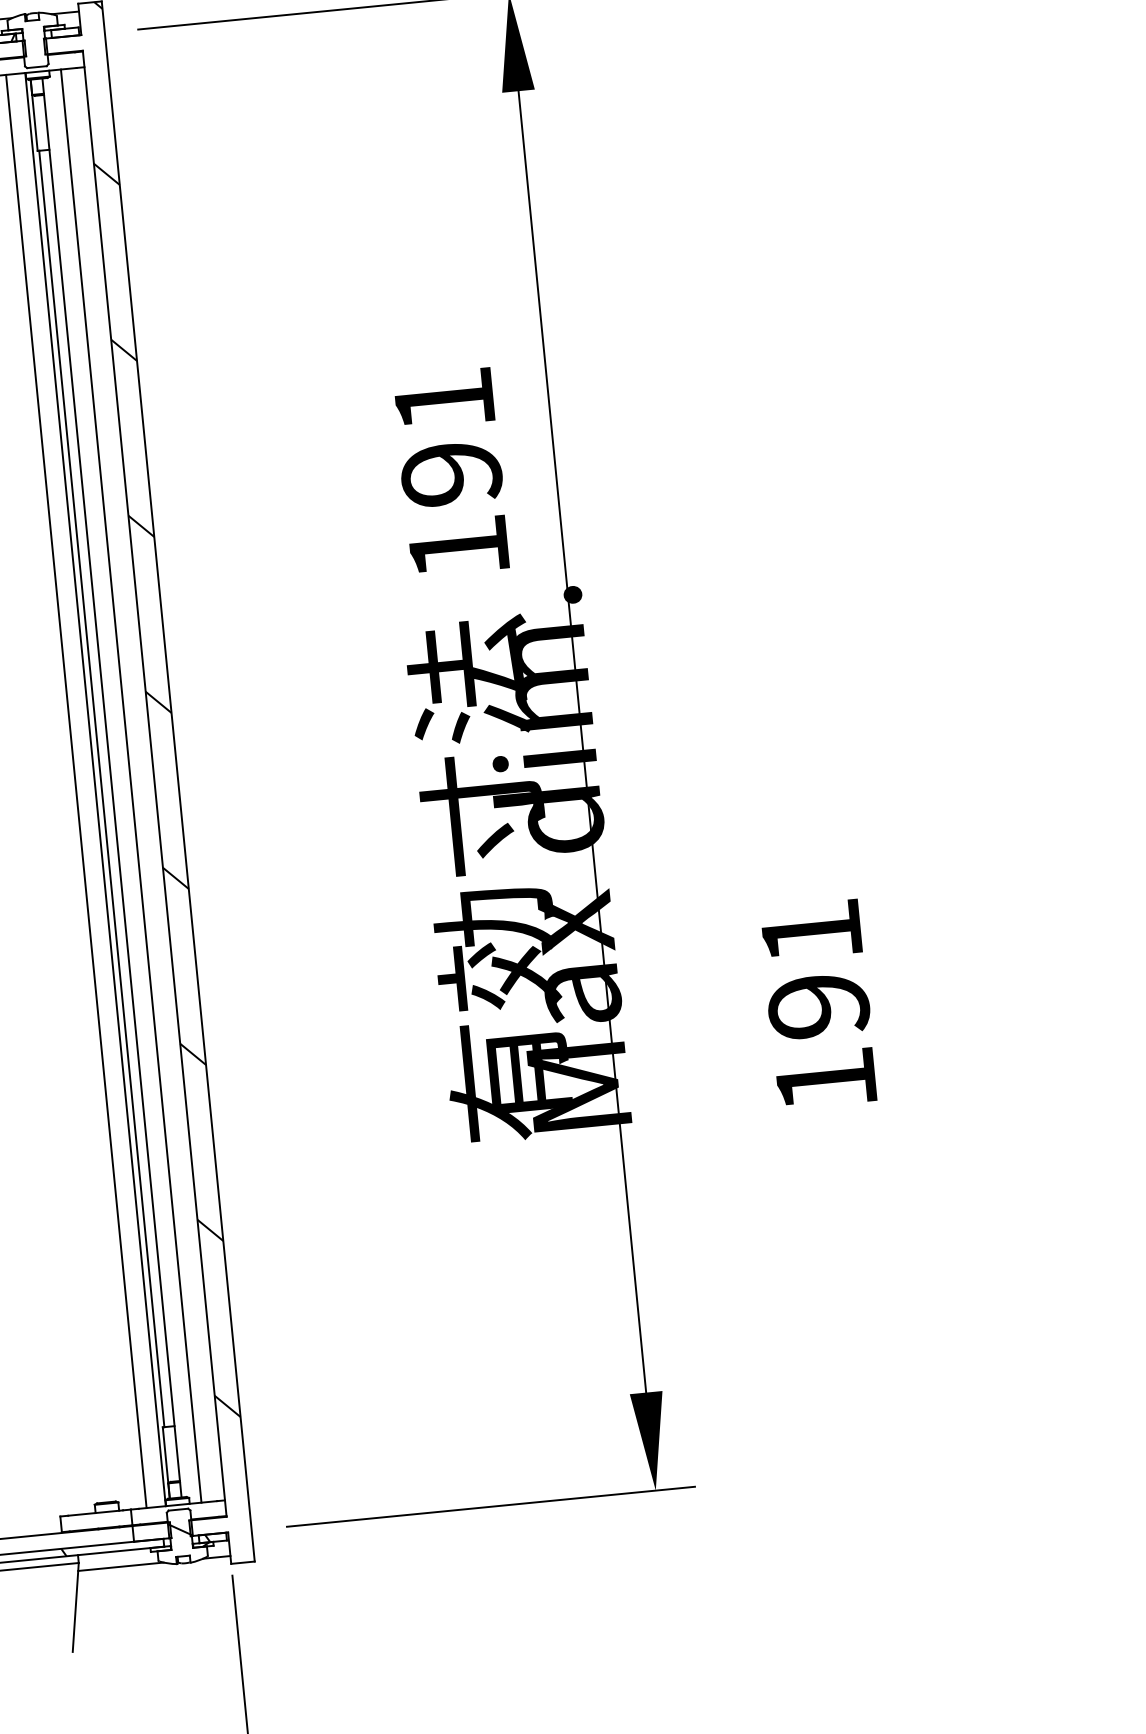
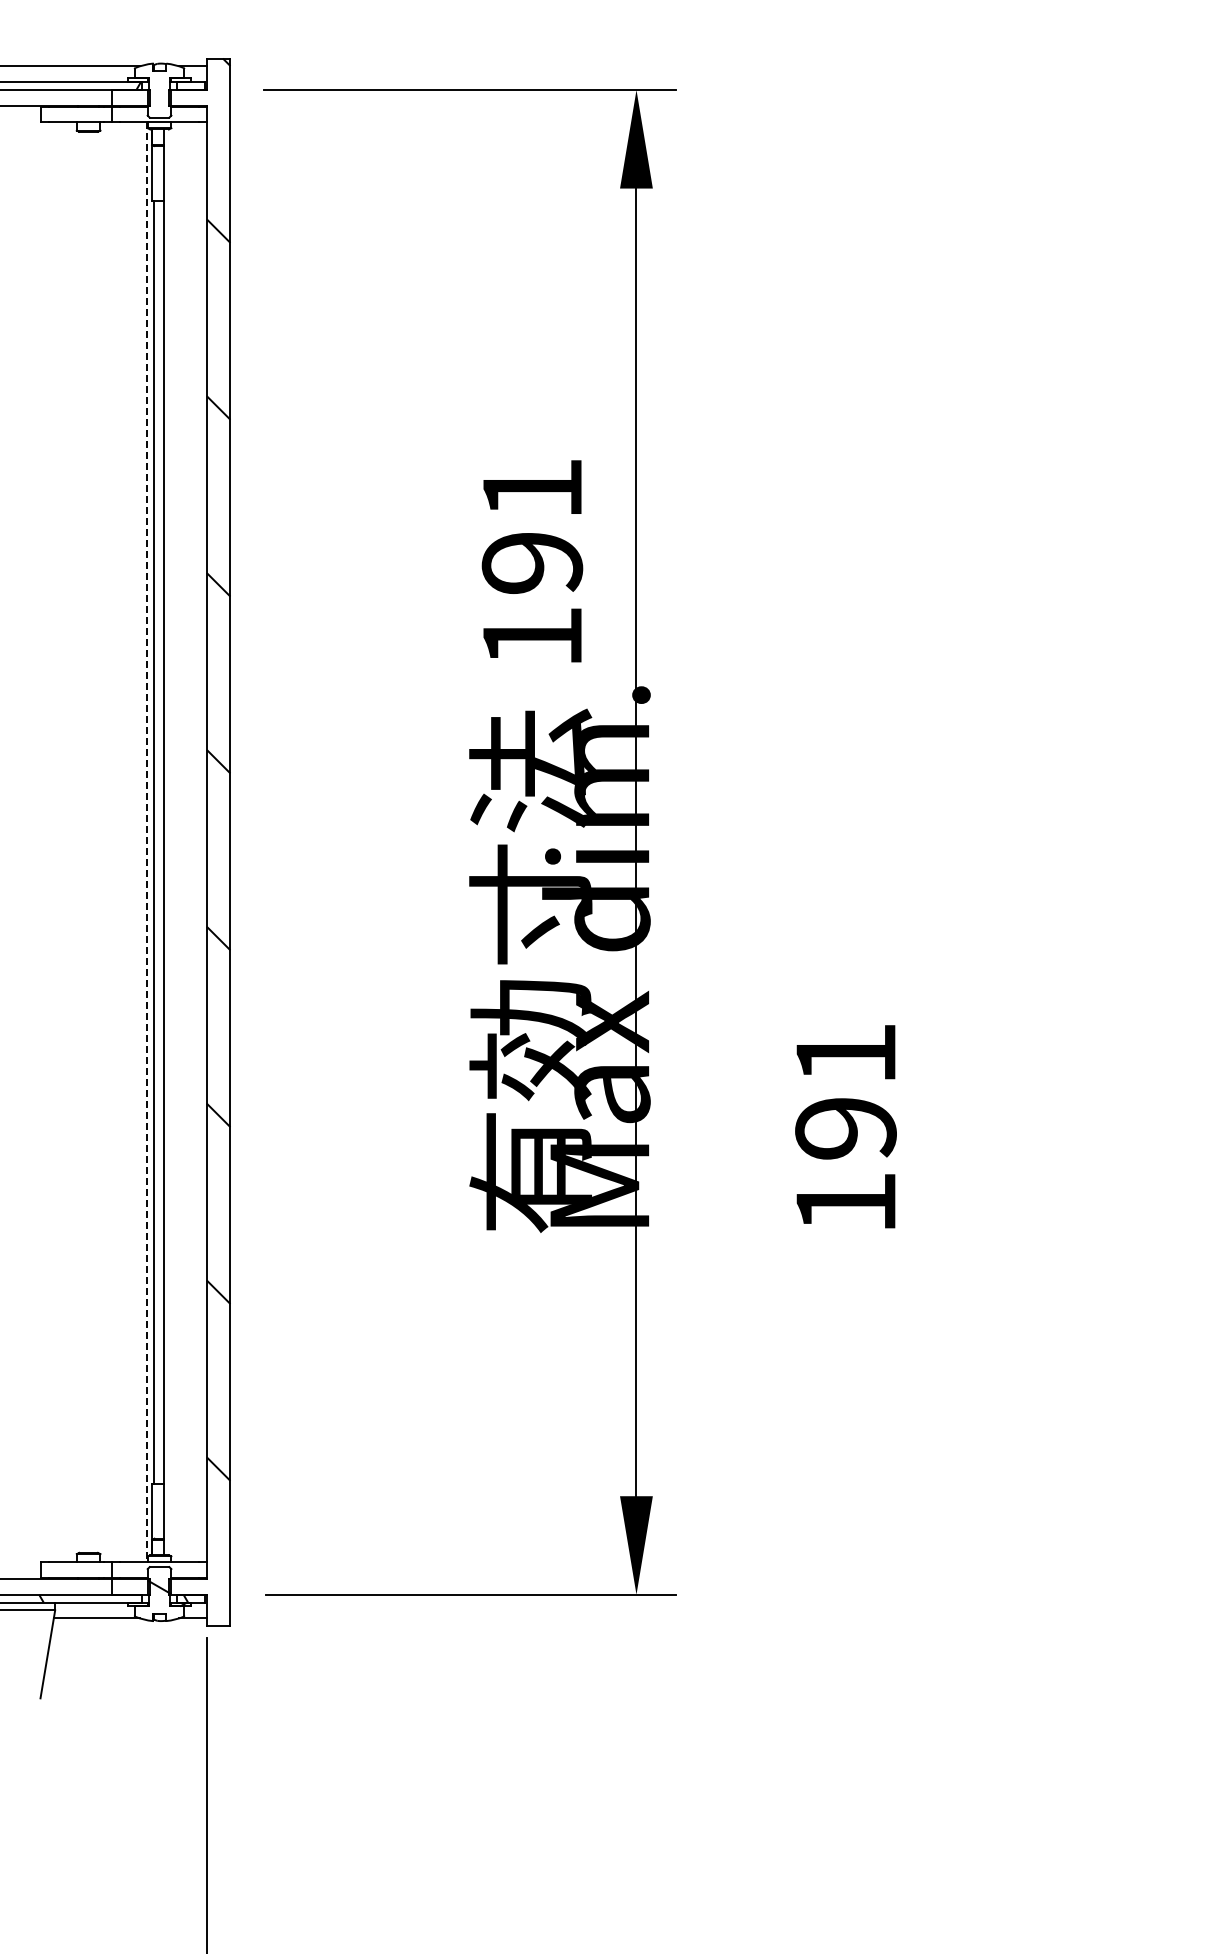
line: (131, 786) -> (183, 842), removed
line: (95, 789) -> (147, 842), solid -> dashed
line: (76, 791) -> (128, 842), removed

